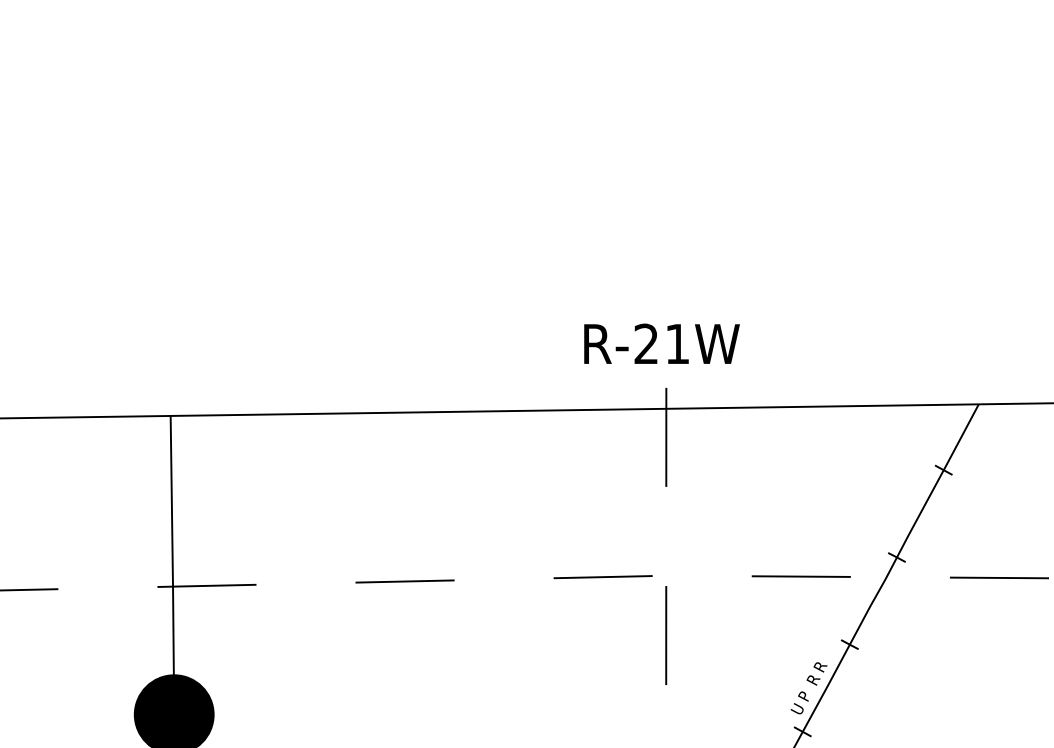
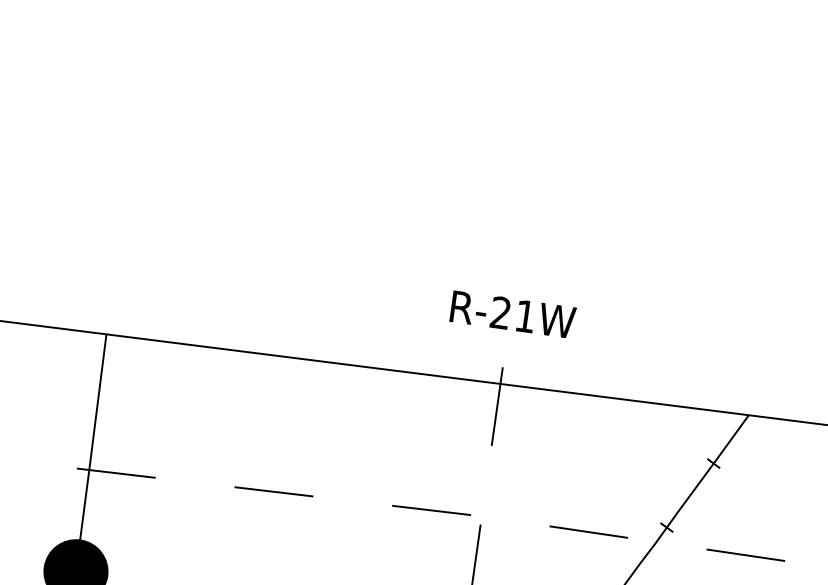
text: (661, 343) -> (512, 314), moved

